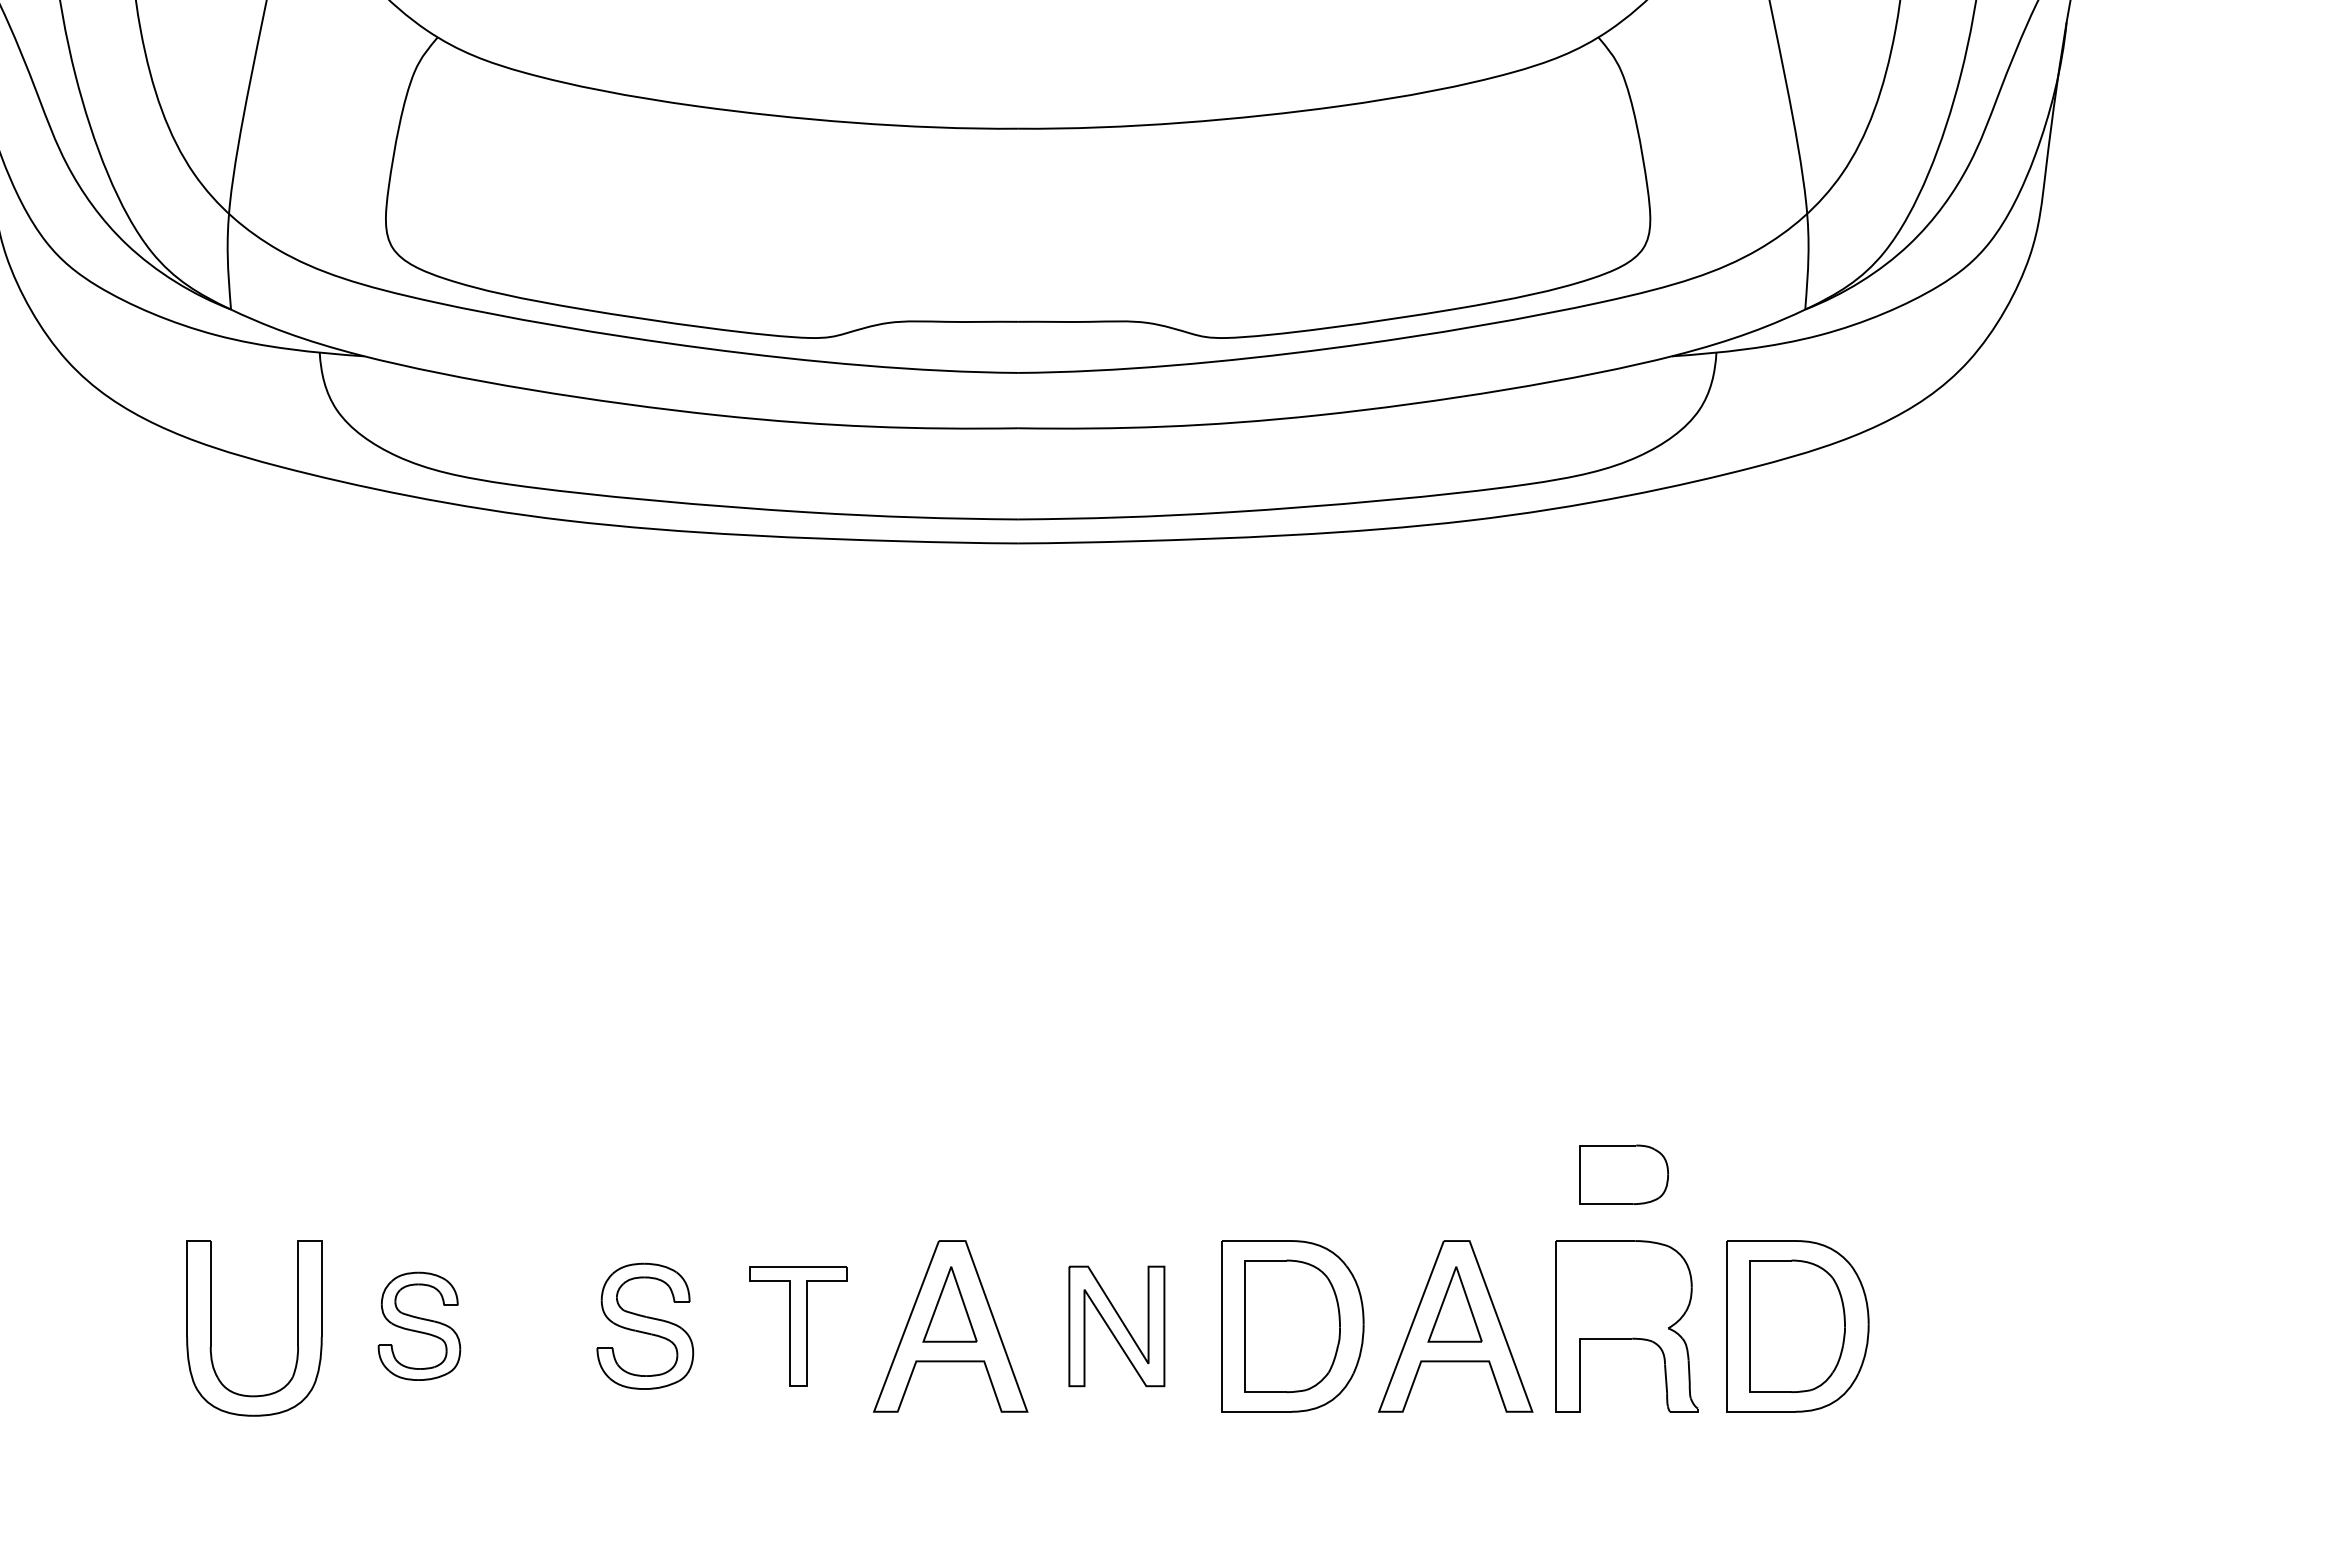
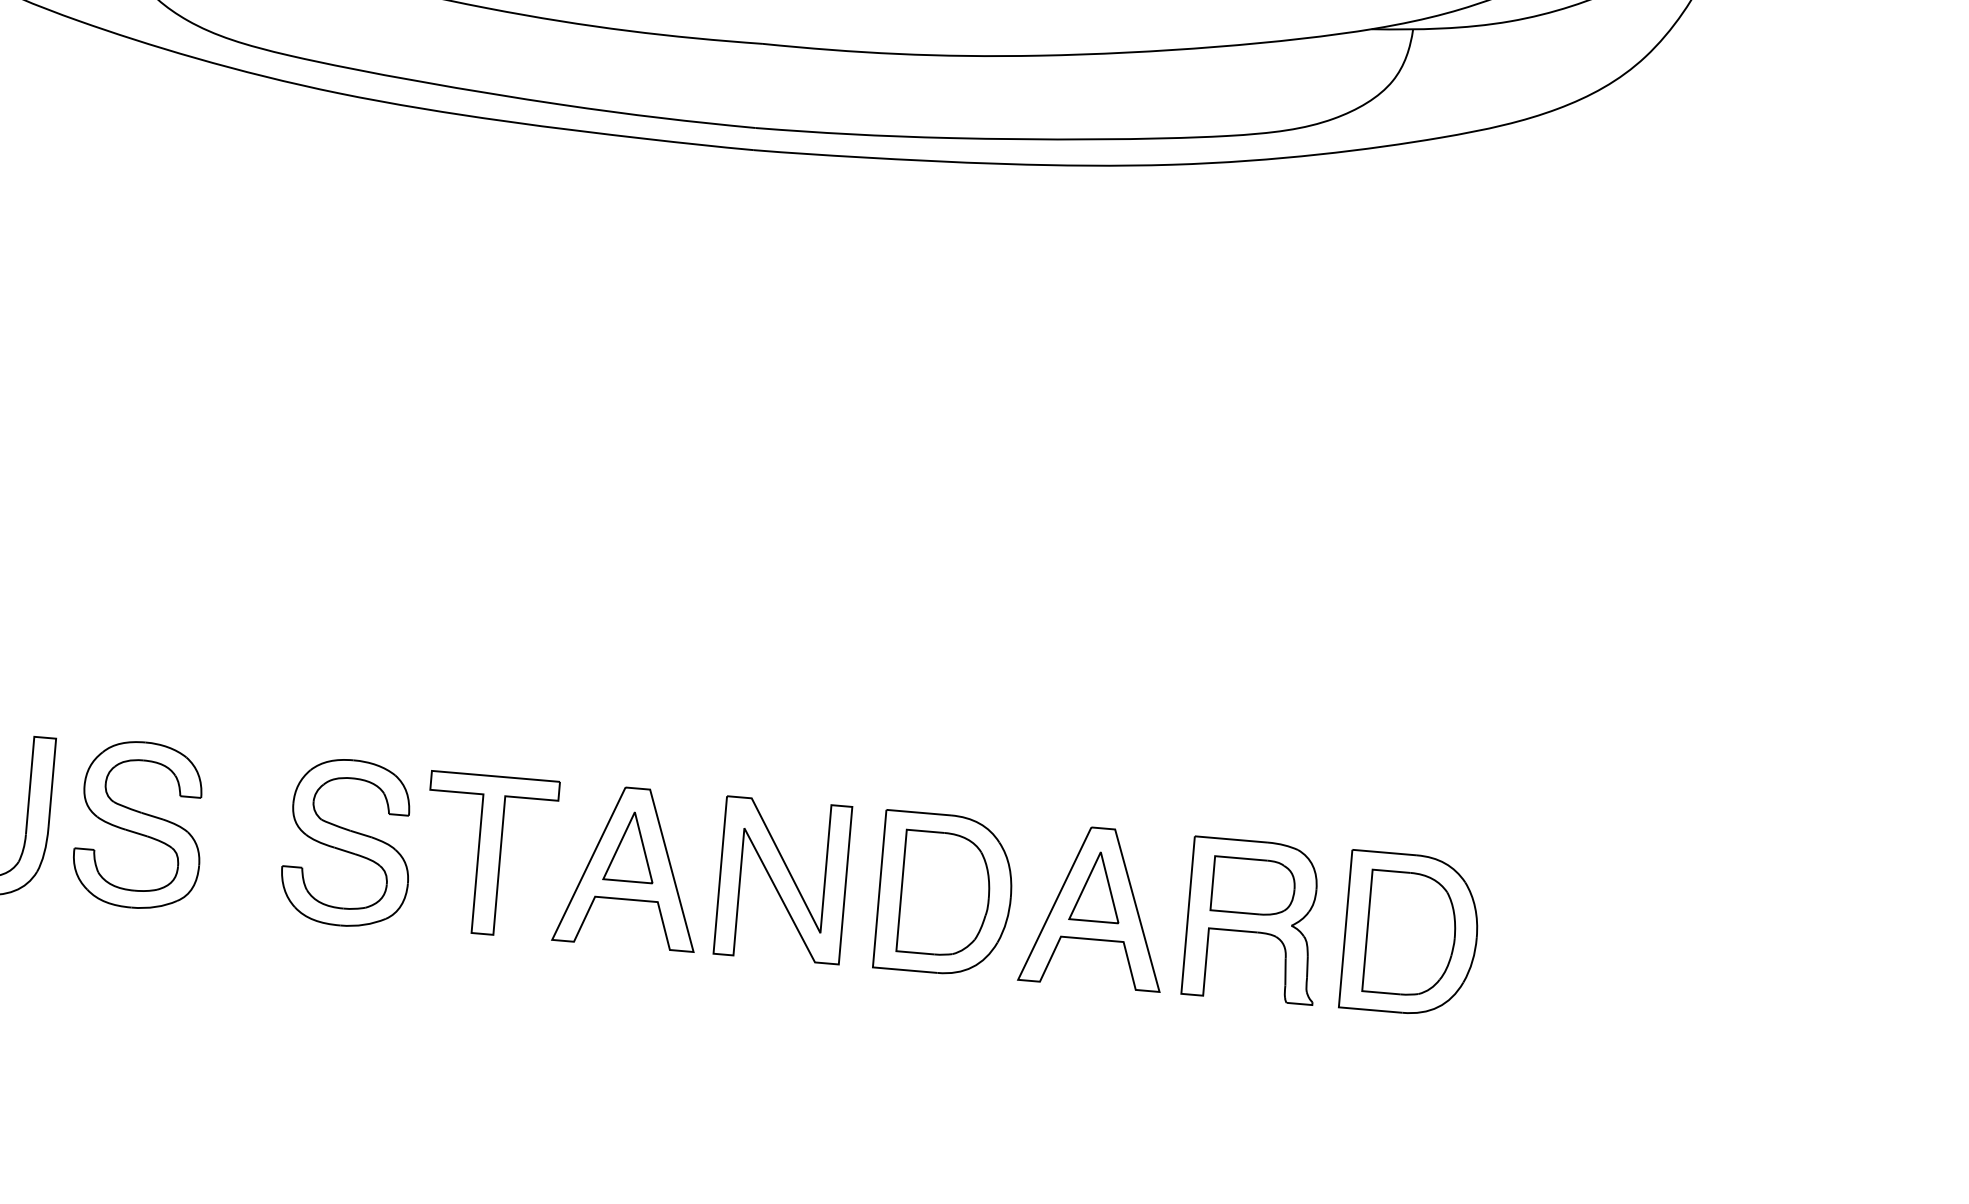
part: (1623, 1174) -> (1253, 886), moved
part: (419, 1326) -> (139, 825), size x1.67
part: (645, 1326) -> (348, 843), size x1.43
part: (798, 1326) -> (489, 855), size x1.43
part: (1116, 1326) -> (782, 880), size x1.43

